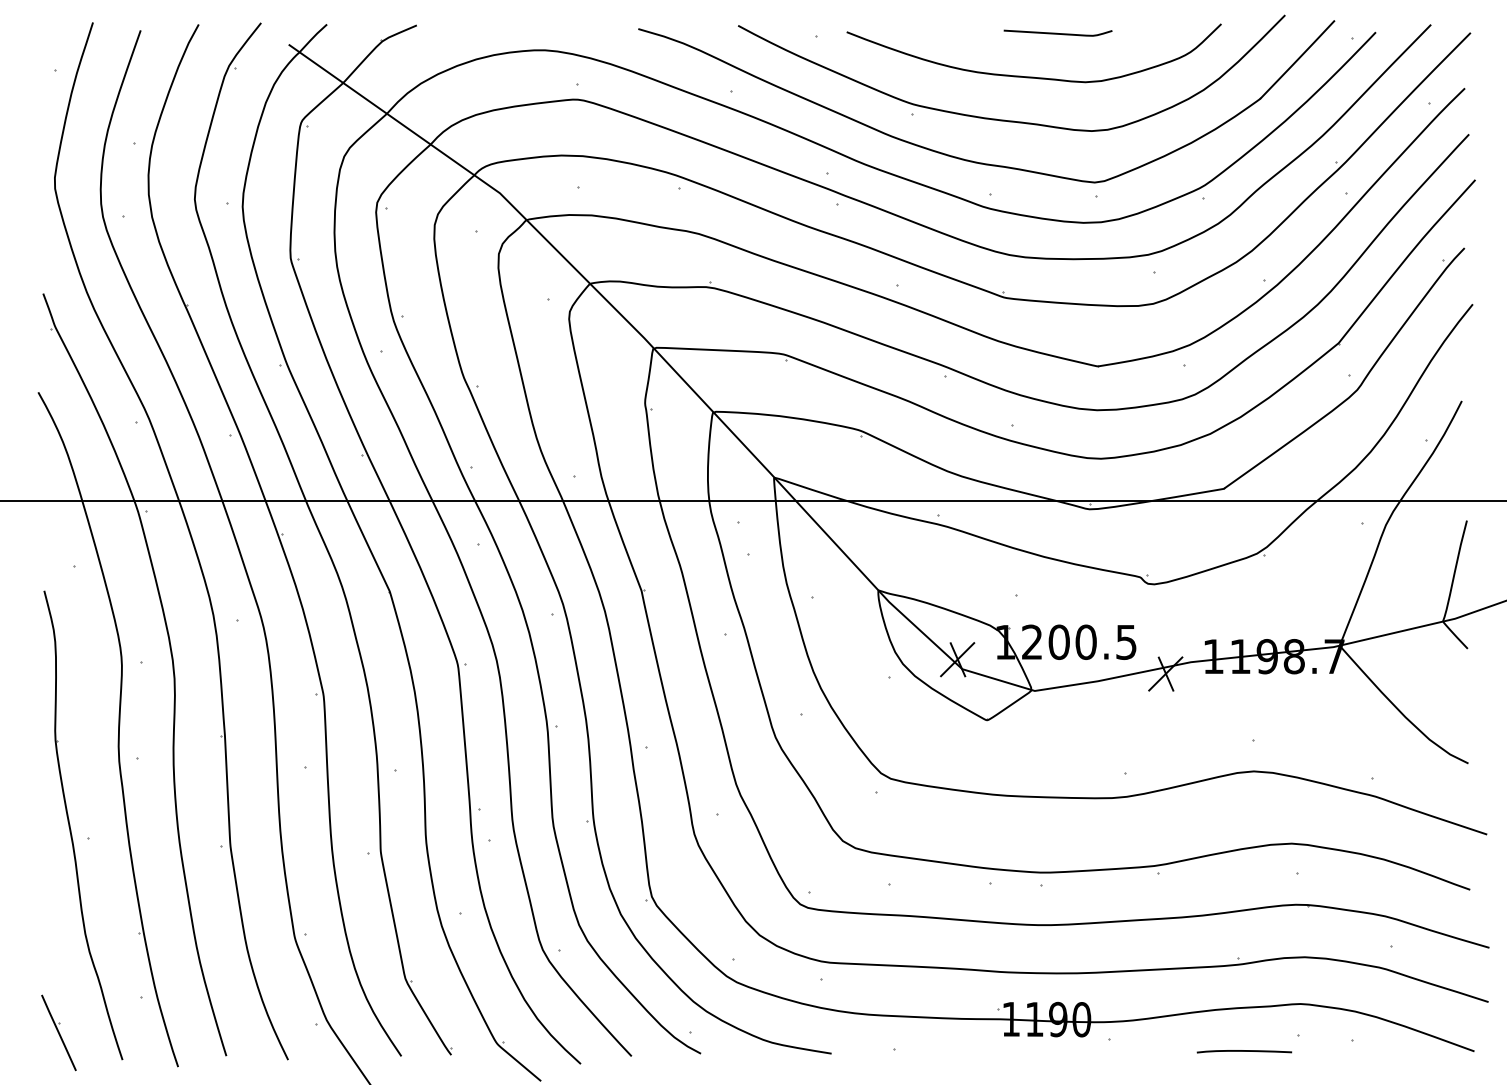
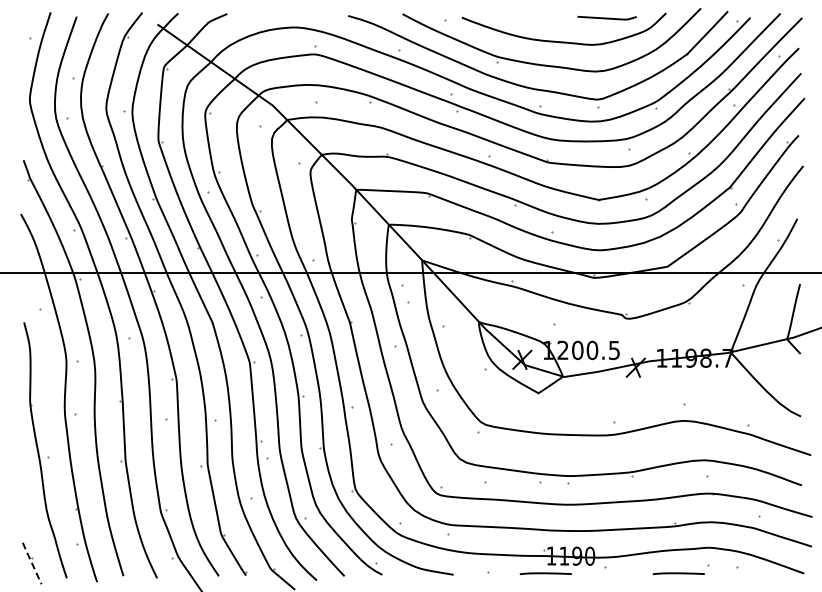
curve: (1056, 33) -> (606, 18), moved
line: (59, 1032) -> (32, 563), solid -> dashed
line: (1000, 1051) -> (545, 573), added

